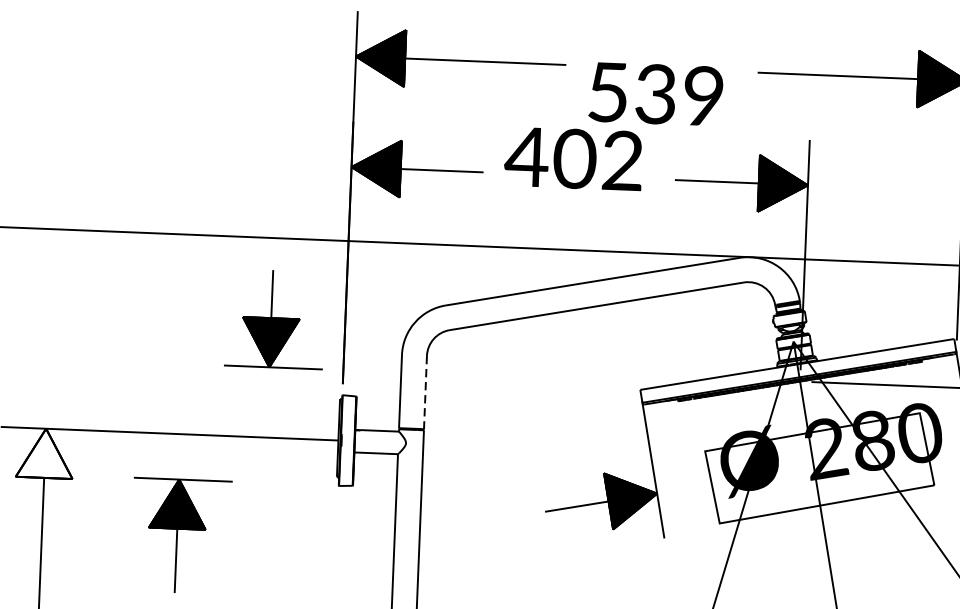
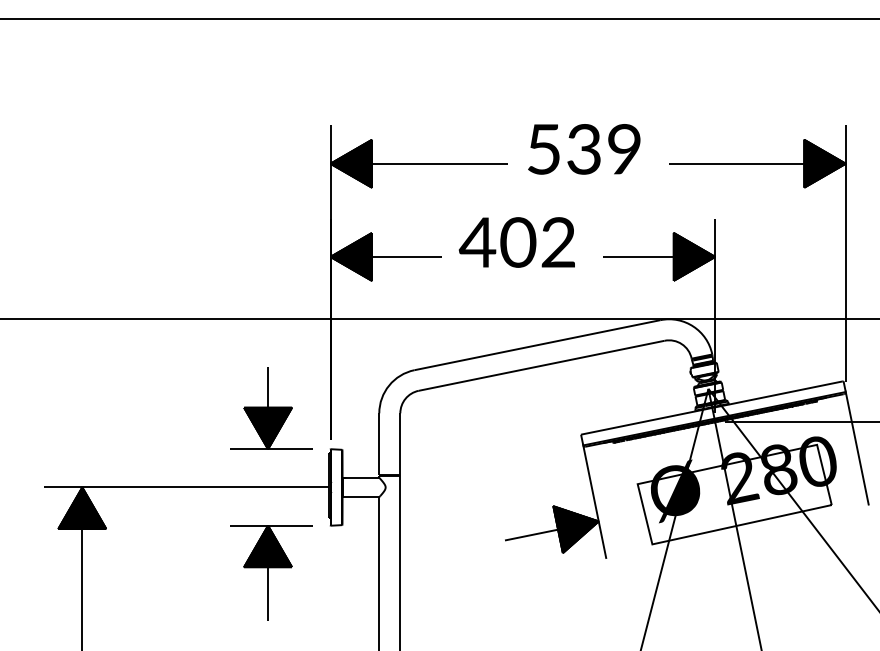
text: (656, 94) -> (584, 149), moved
part: (275, 319) -> (271, 408), moved
line: (425, 392) -> (400, 444), dashed -> solid
fill: (45, 452) -> (82, 507), added
part: (181, 535) -> (271, 572), moved

